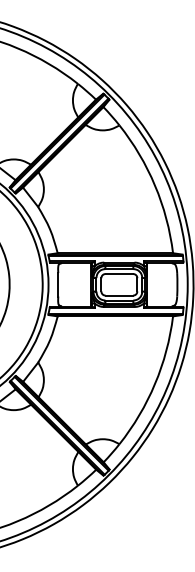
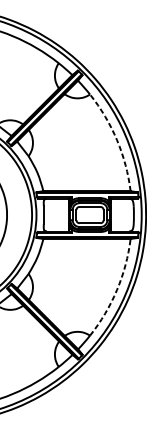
arc: (155, 185) -> (117, 140), solid -> dashed
arc: (155, 383) -> (117, 289), solid -> dashed

